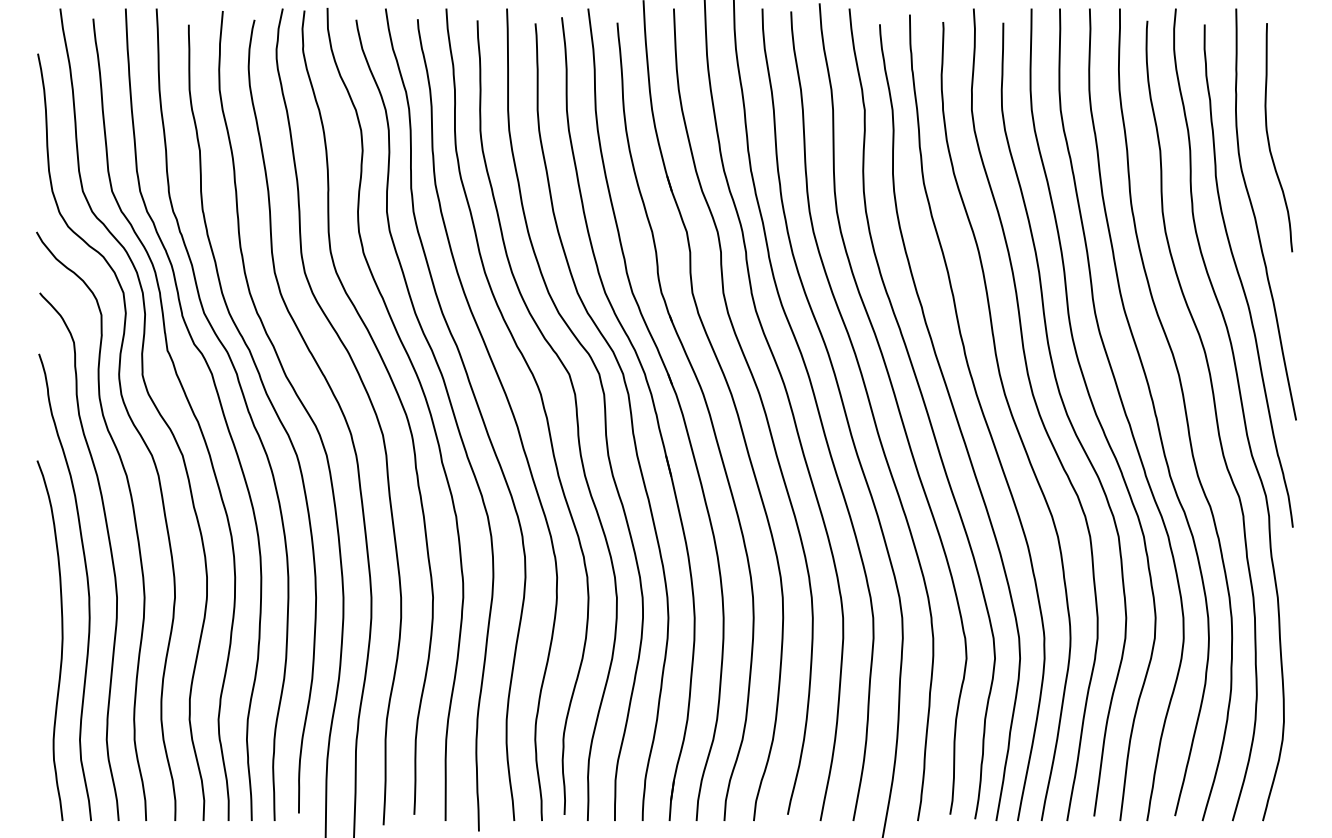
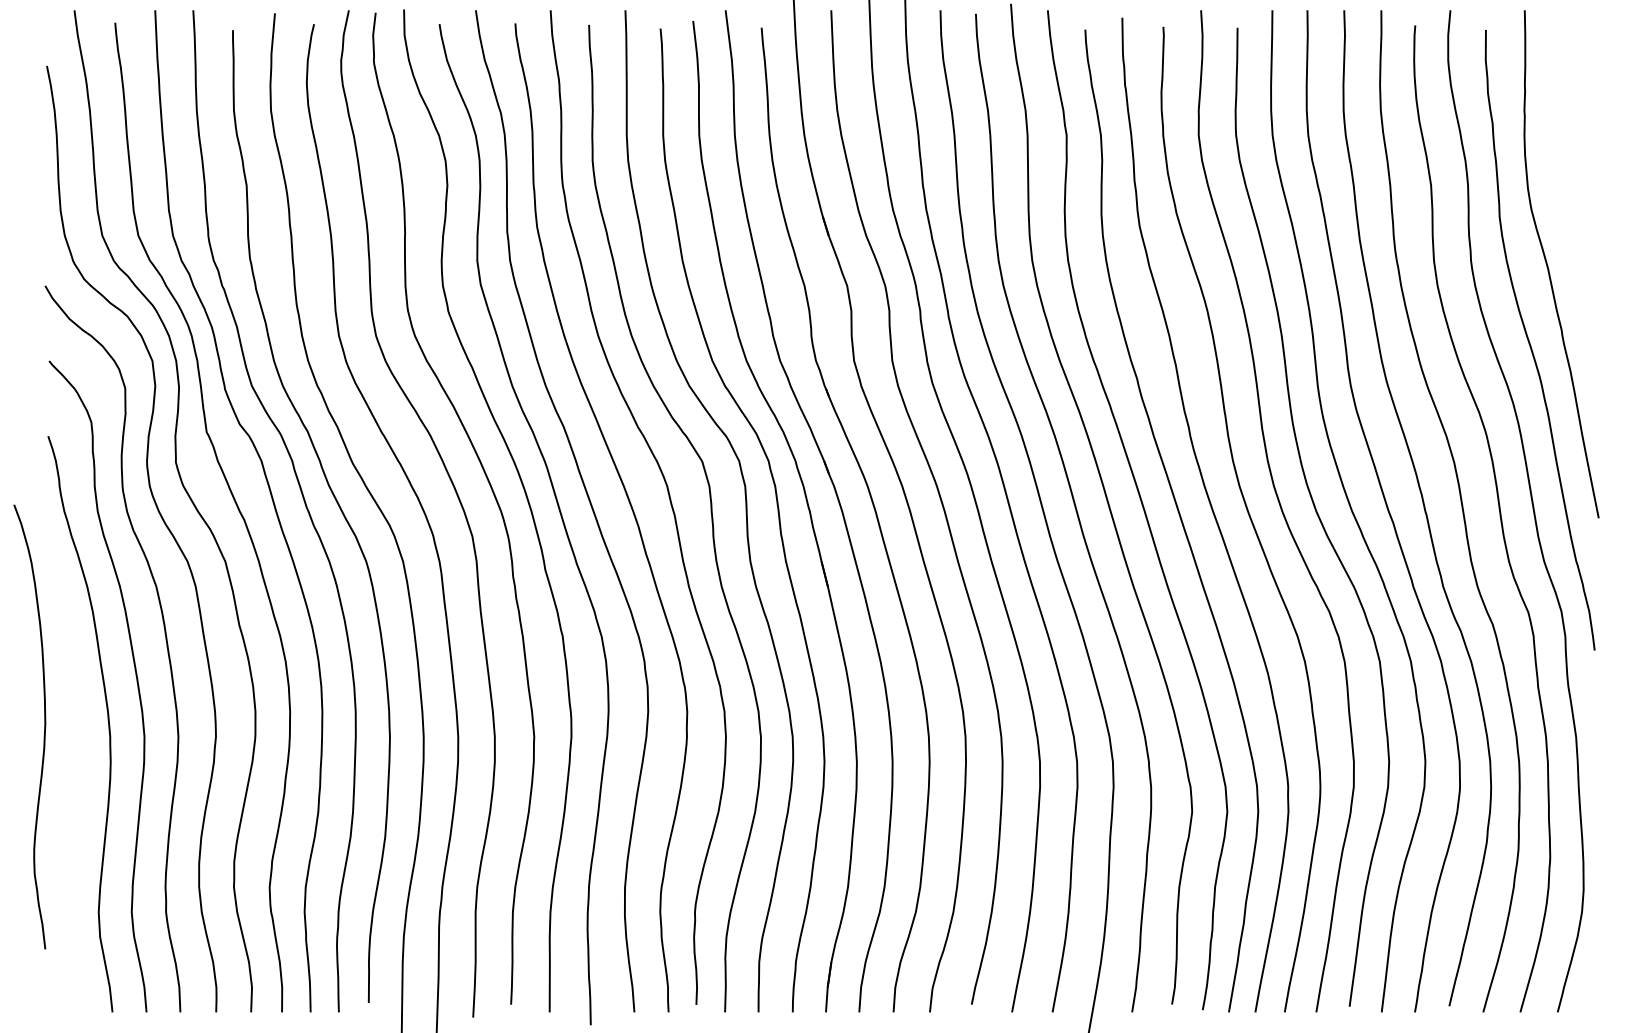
curve: (1269, 139) -> (1565, 171), removed
curve: (61, 640) -> (44, 726), moved

